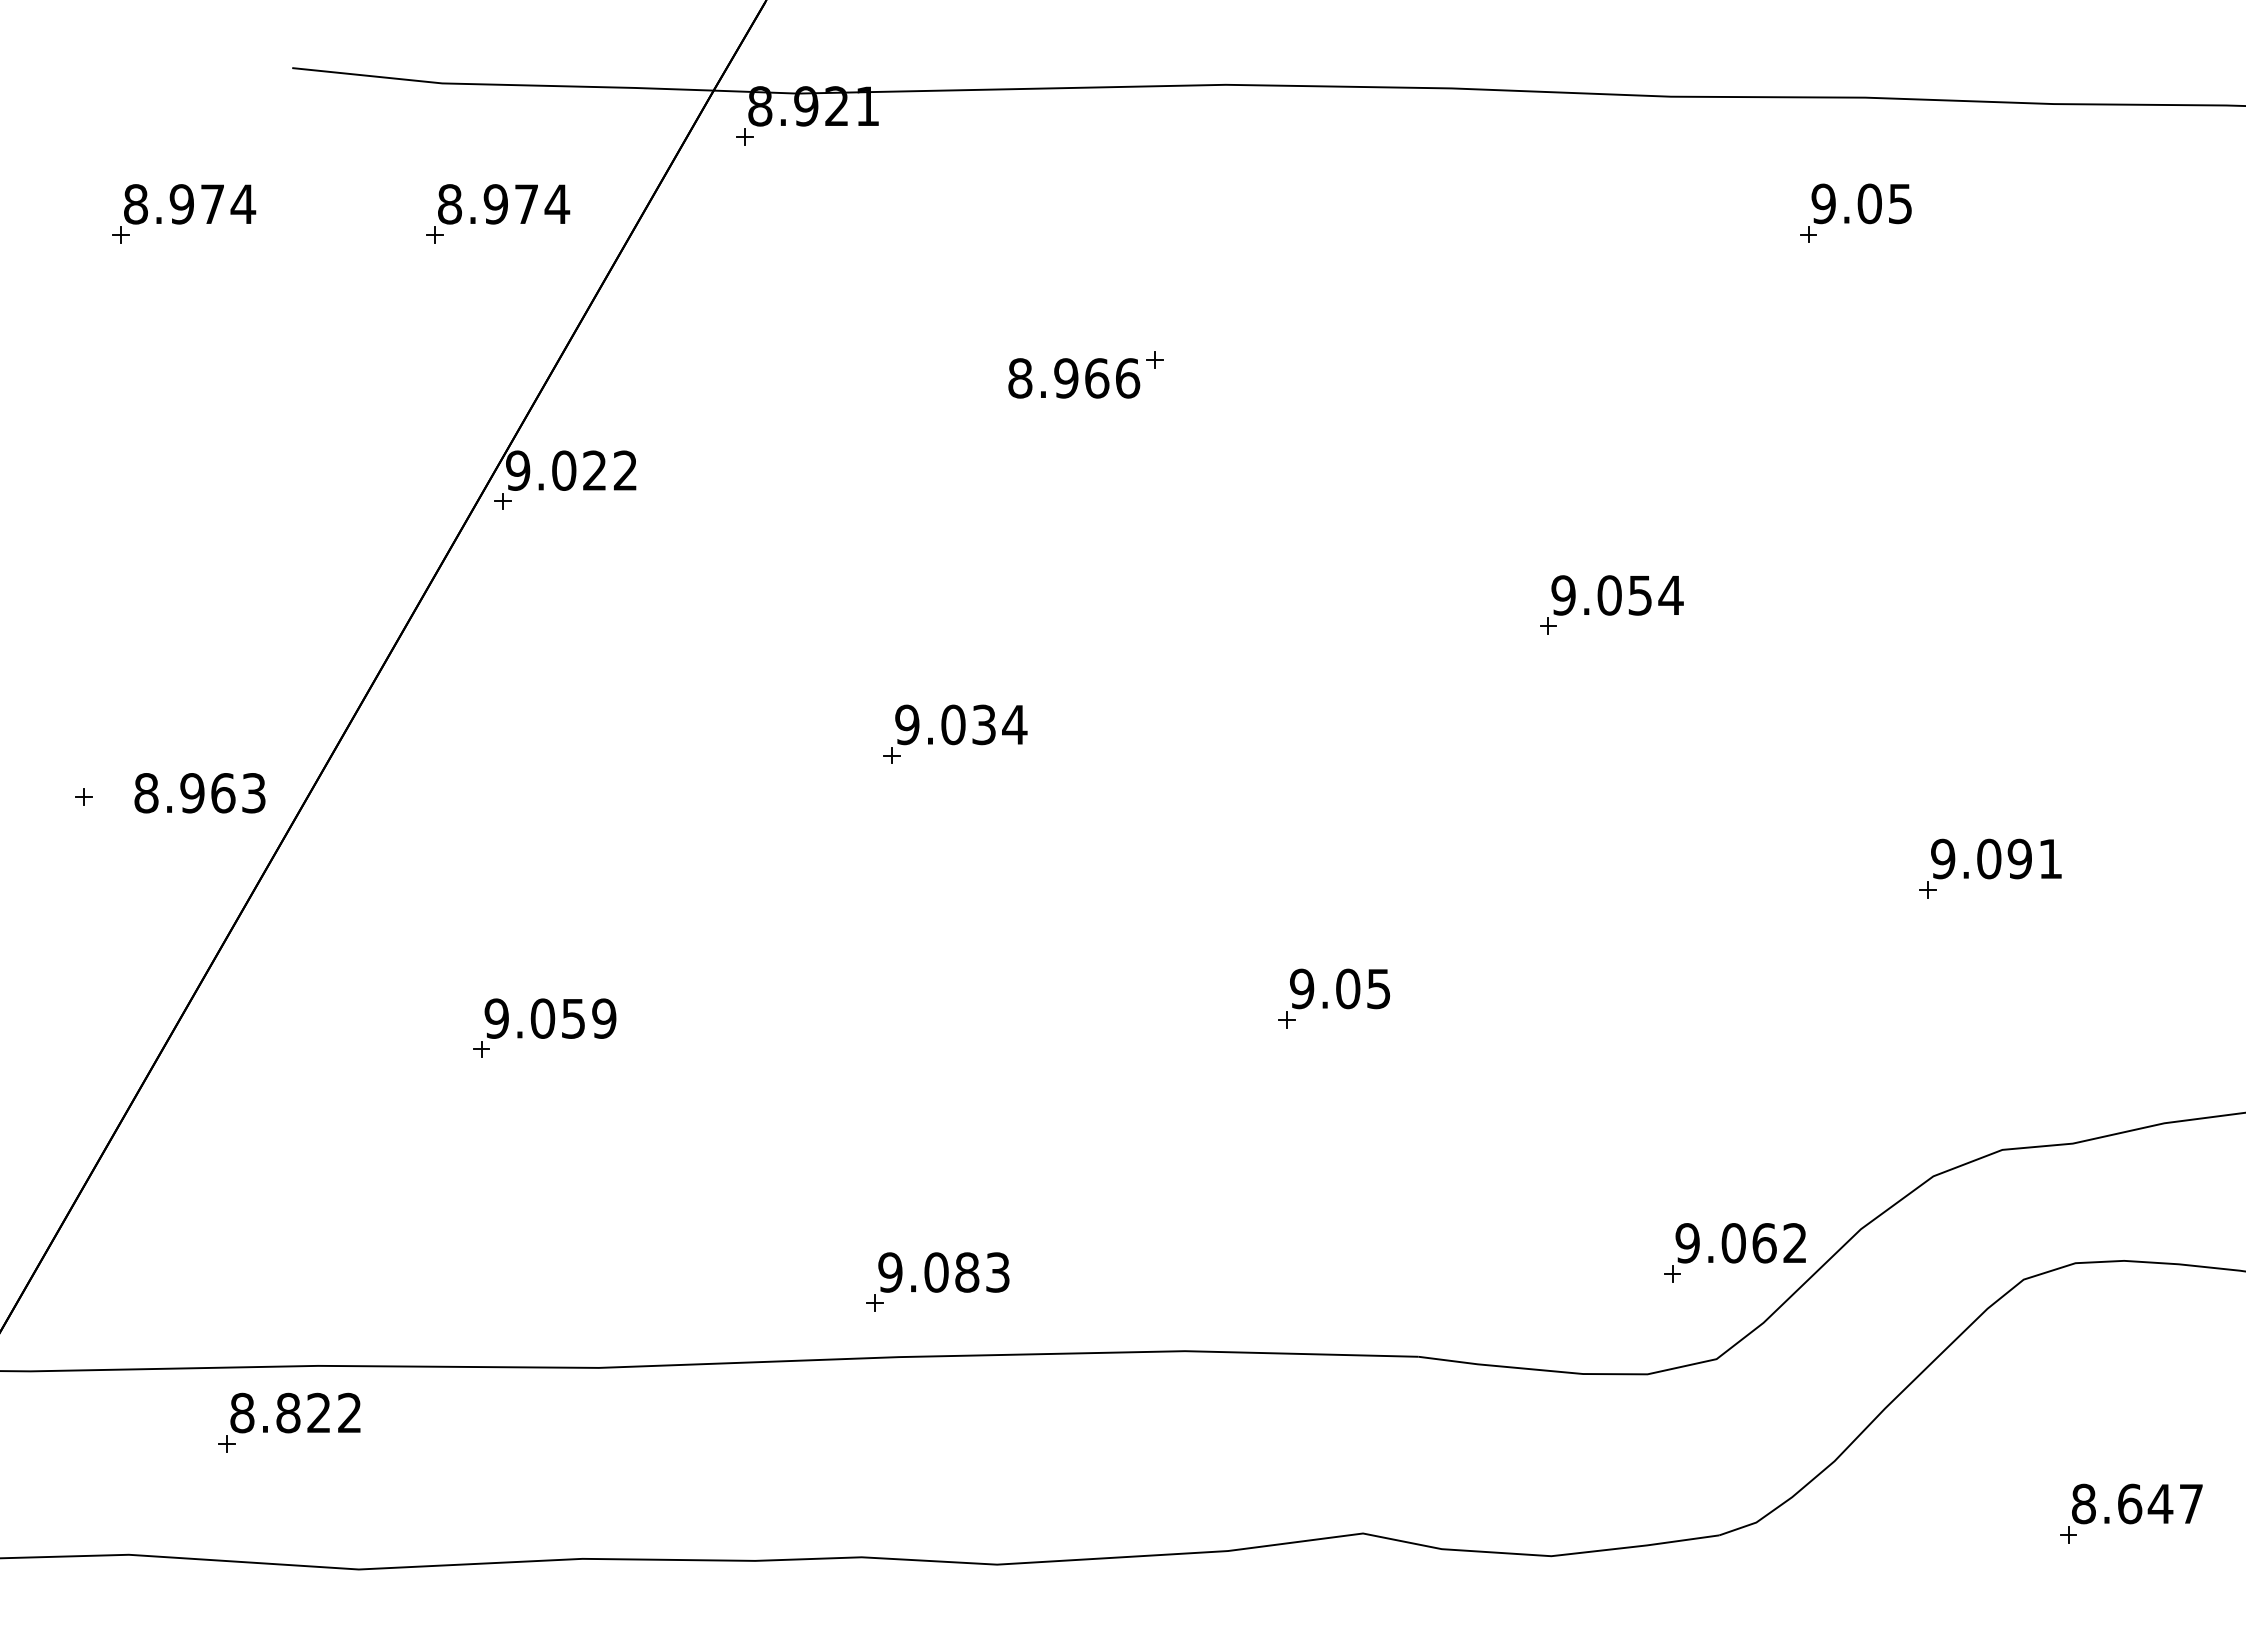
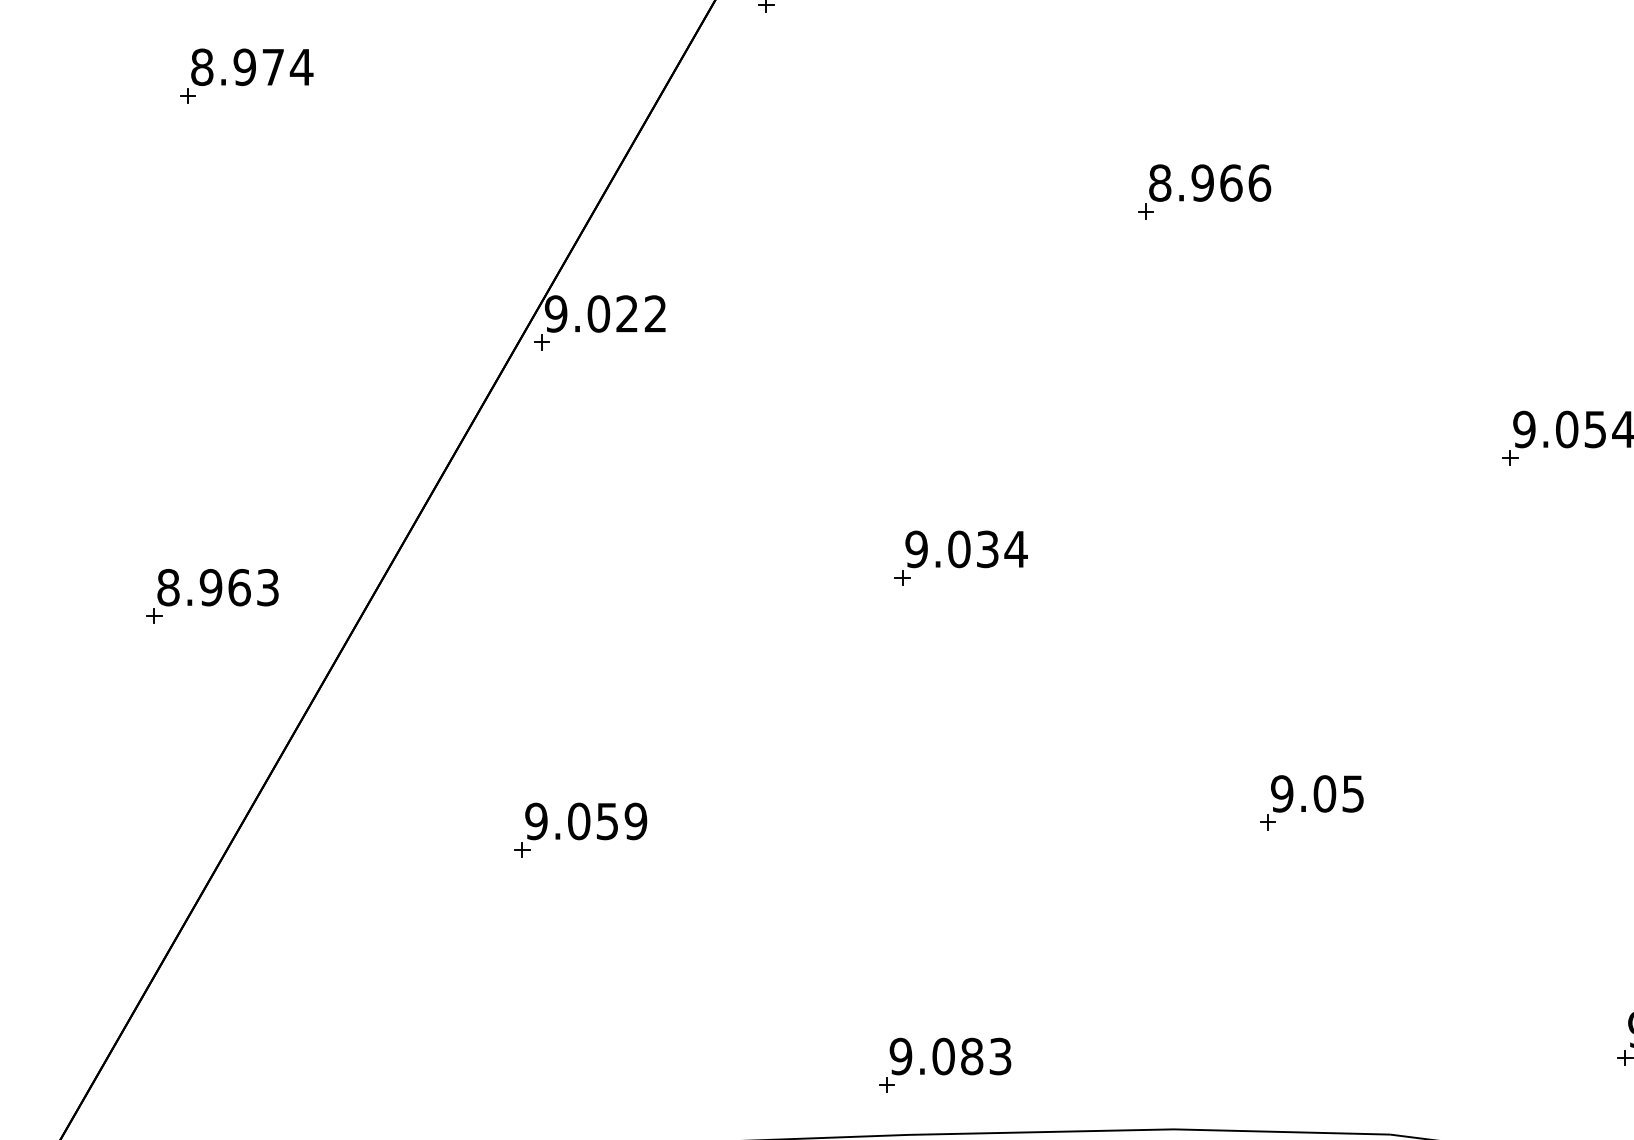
part: (498, 213) -> (538, 75), removed
text: (1074, 378) -> (1210, 183), moved
text: (199, 793) -> (217, 587), moved

